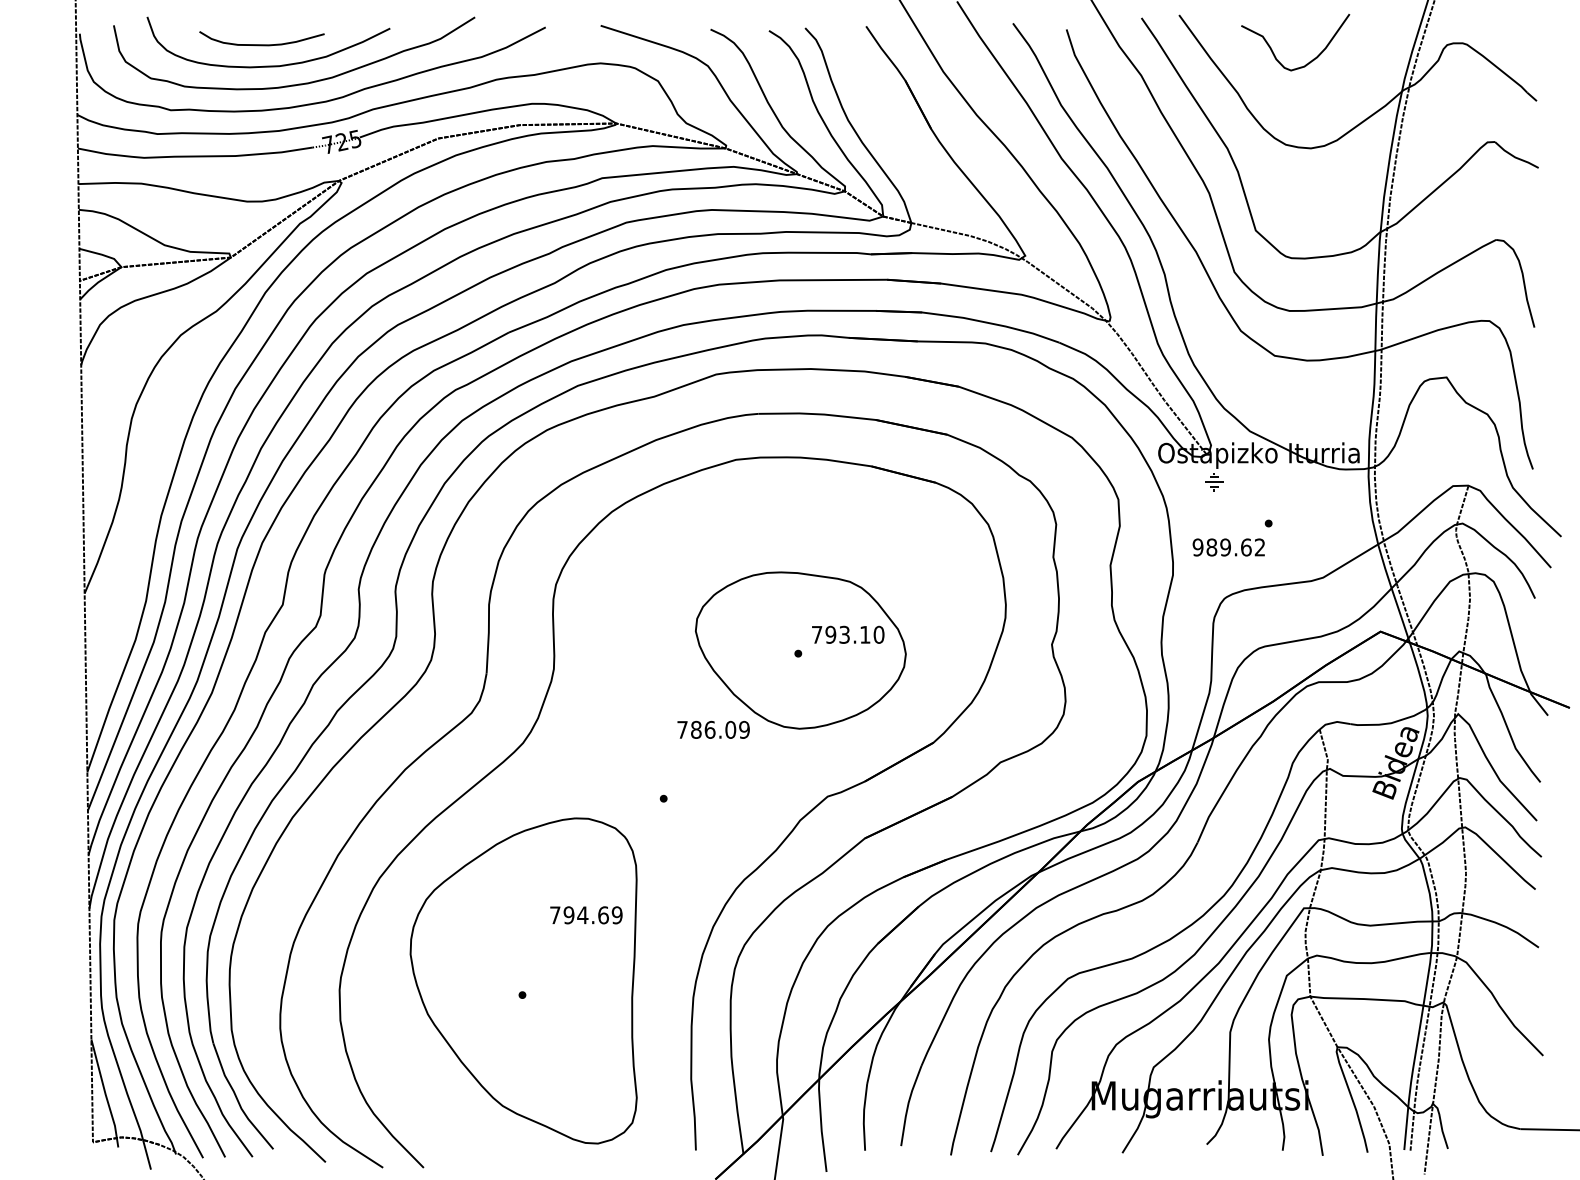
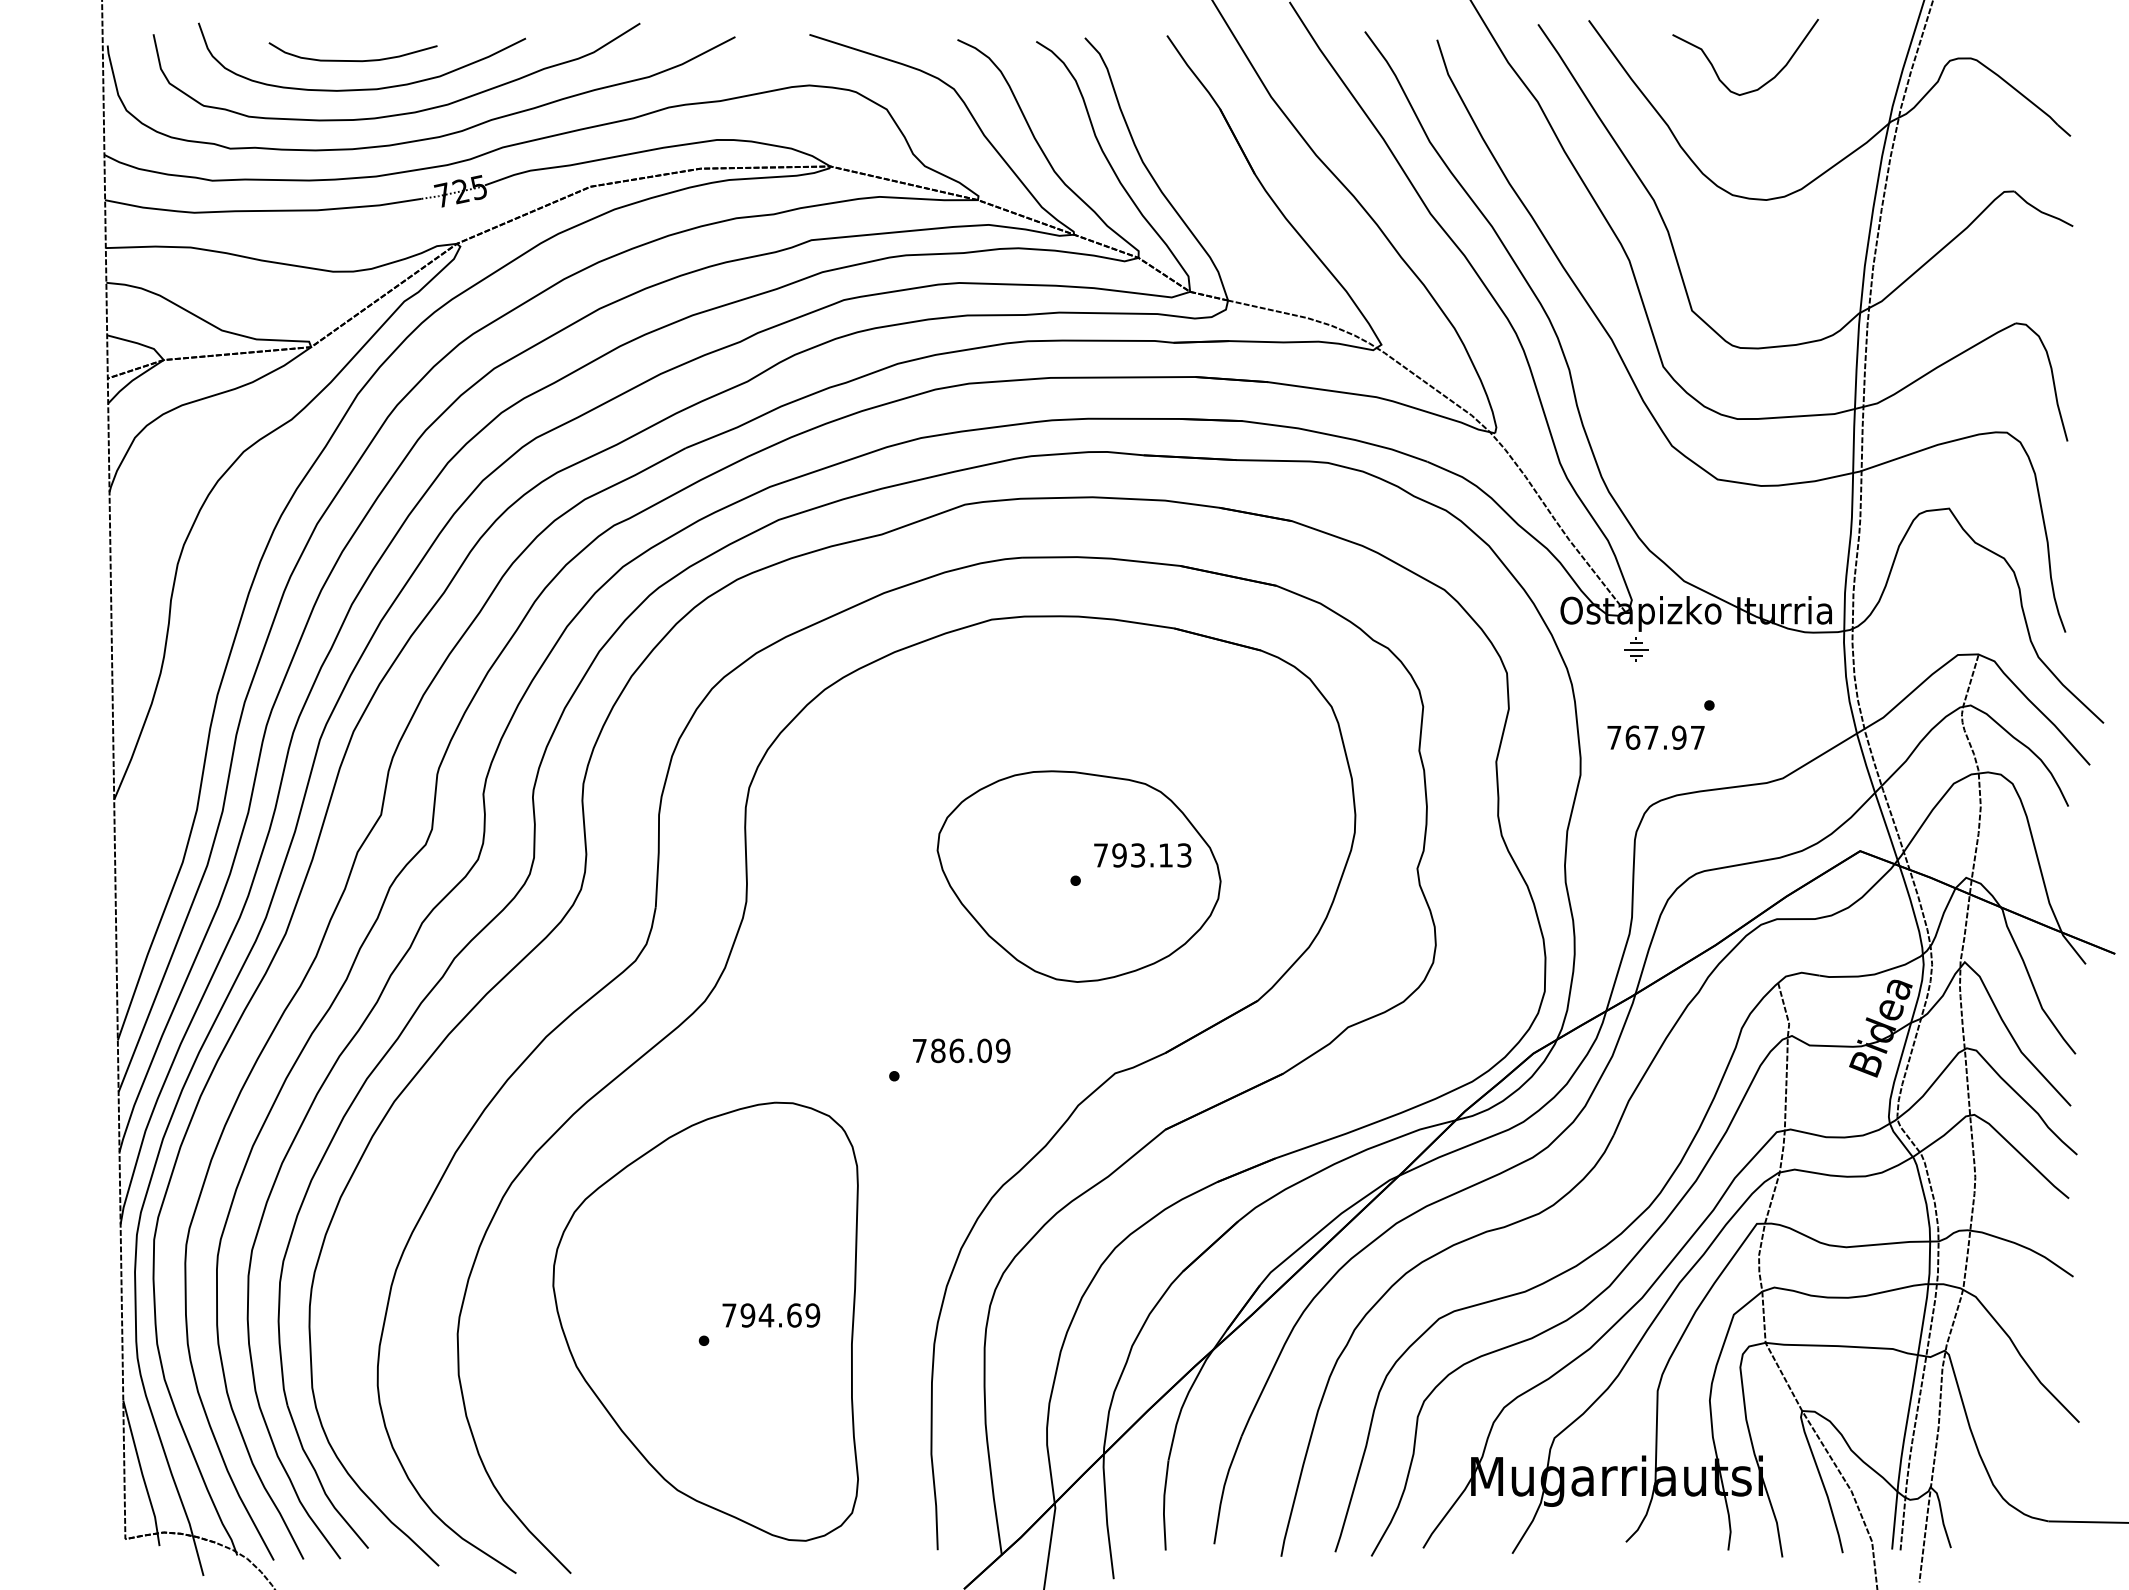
text: (1228, 547) -> (1655, 737), 989.62 -> 767.97
text: (878, 634) -> (1183, 854), 793.10 -> 793.13
text: (713, 729) -> (961, 1050), moved
text: (586, 915) -> (771, 1315), moved

